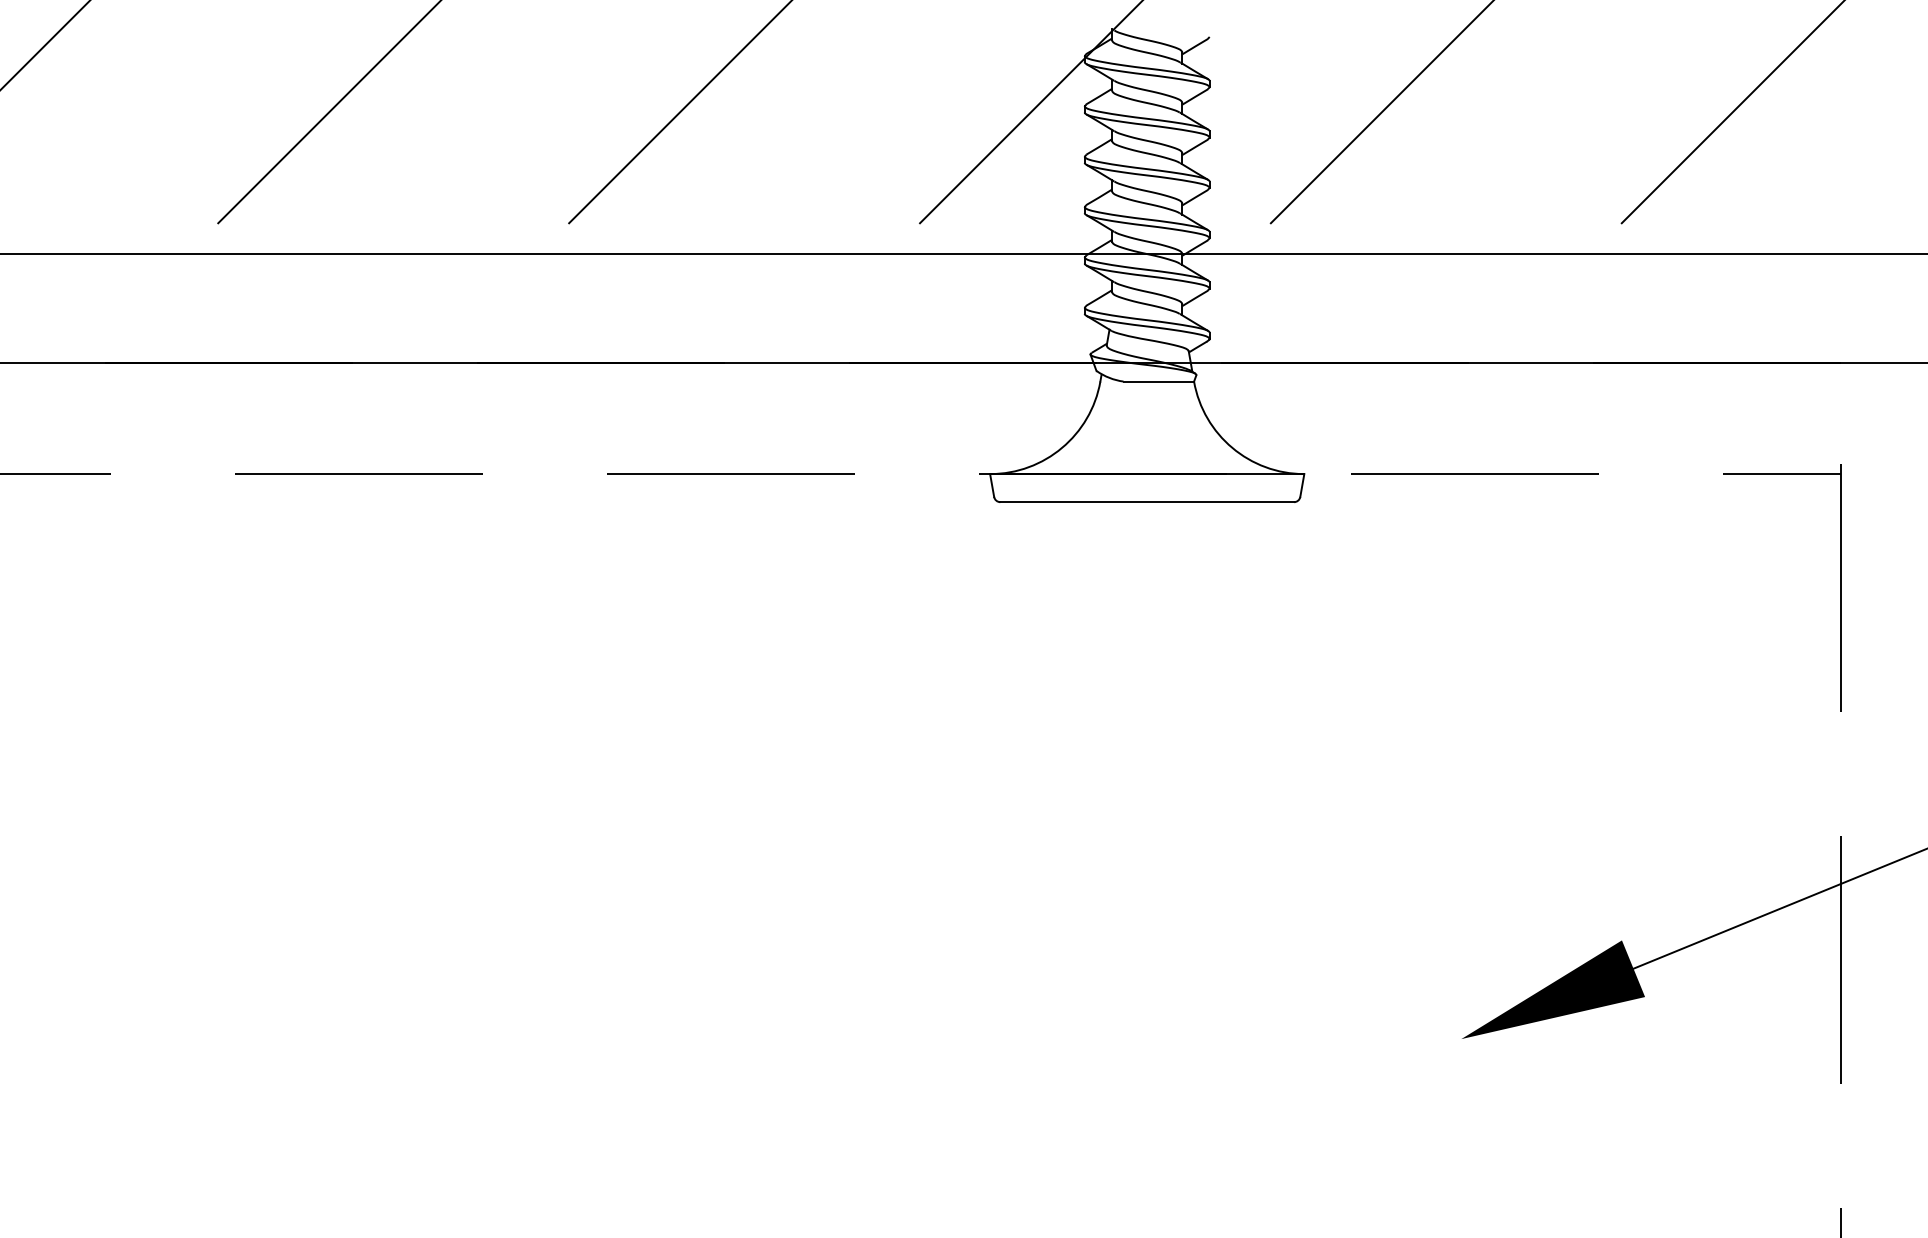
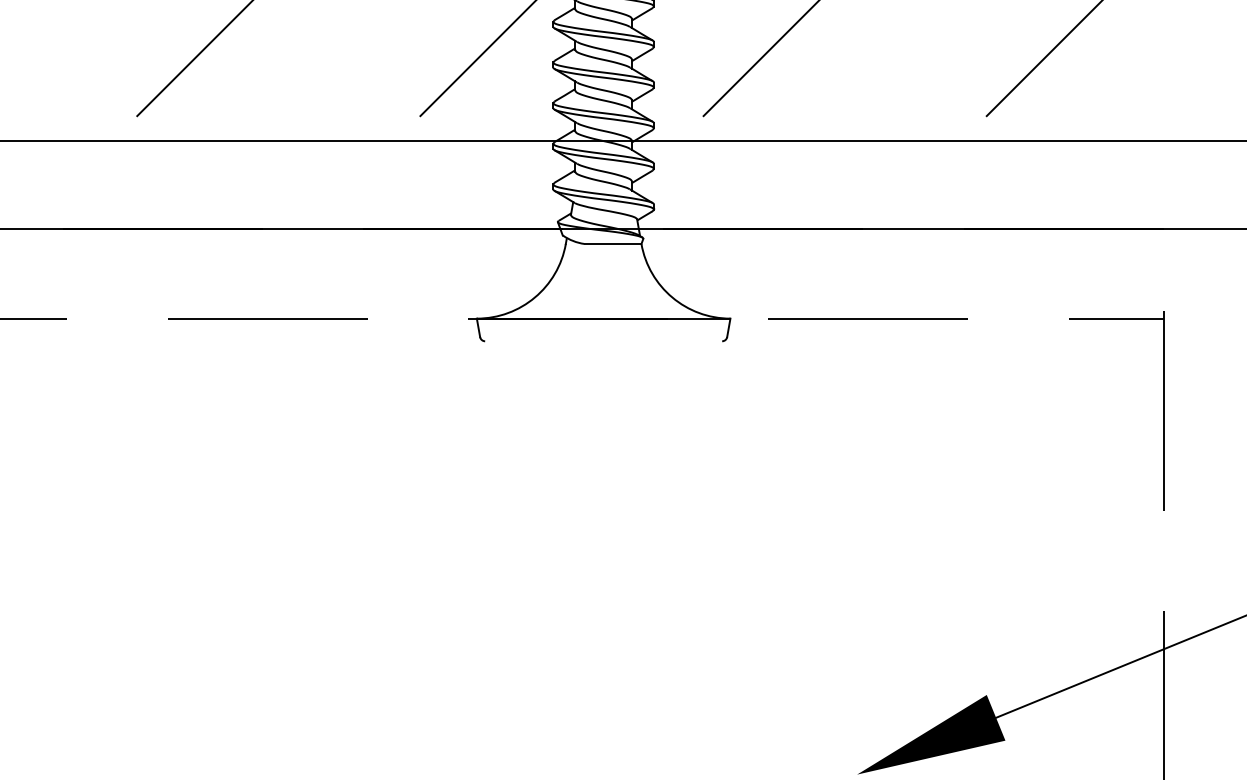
line: (1147, 502) -> (603, 341), removed

